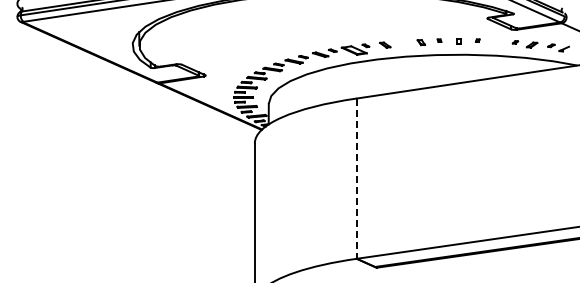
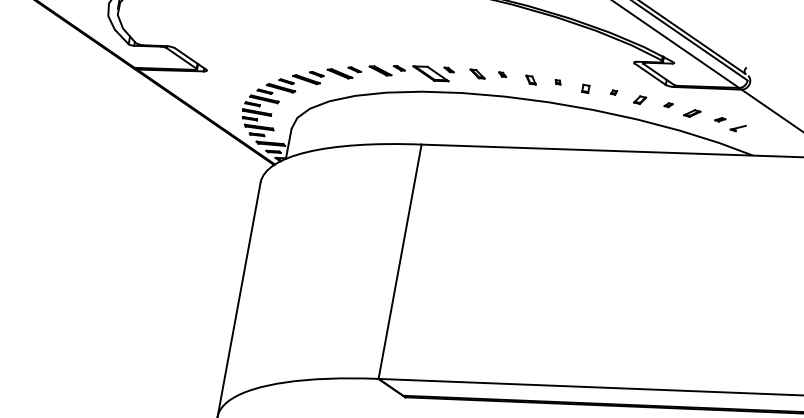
part: (401, 42) -> (502, 74), added
part: (495, 42) -> (639, 99), added
line: (356, 179) -> (399, 262), dashed -> solid

